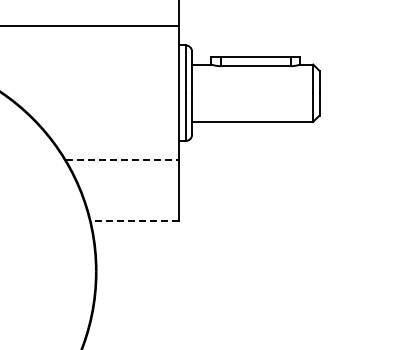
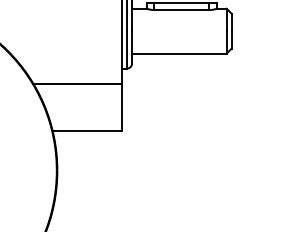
line: (122, 160) -> (77, 83), dashed -> solid
line: (134, 220) -> (87, 130), dashed -> solid

